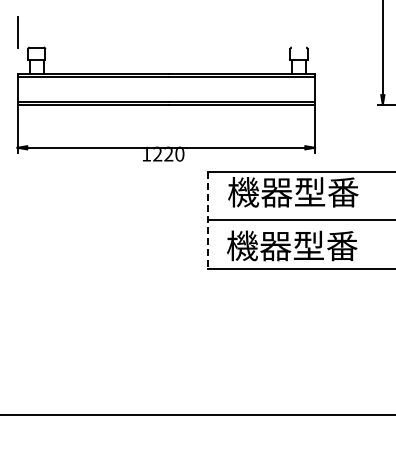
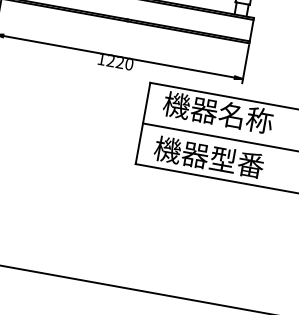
text: (326, 192) -> (245, 118), 機器型番 -> 機器名称
line: (208, 220) -> (143, 123), dashed -> solid

